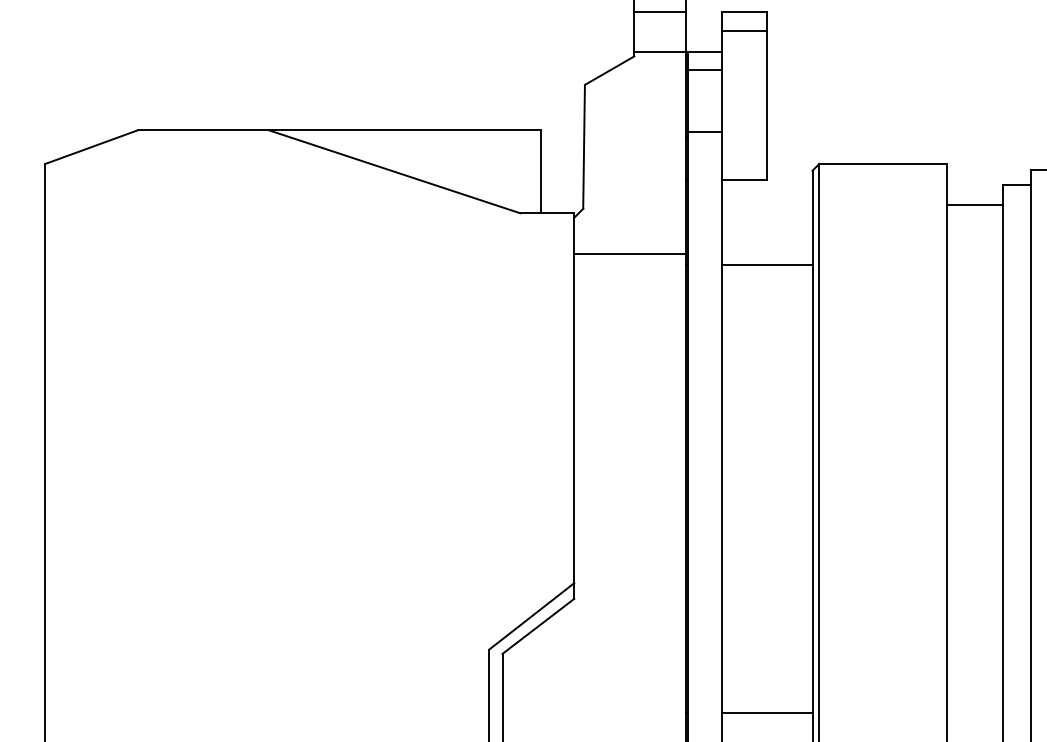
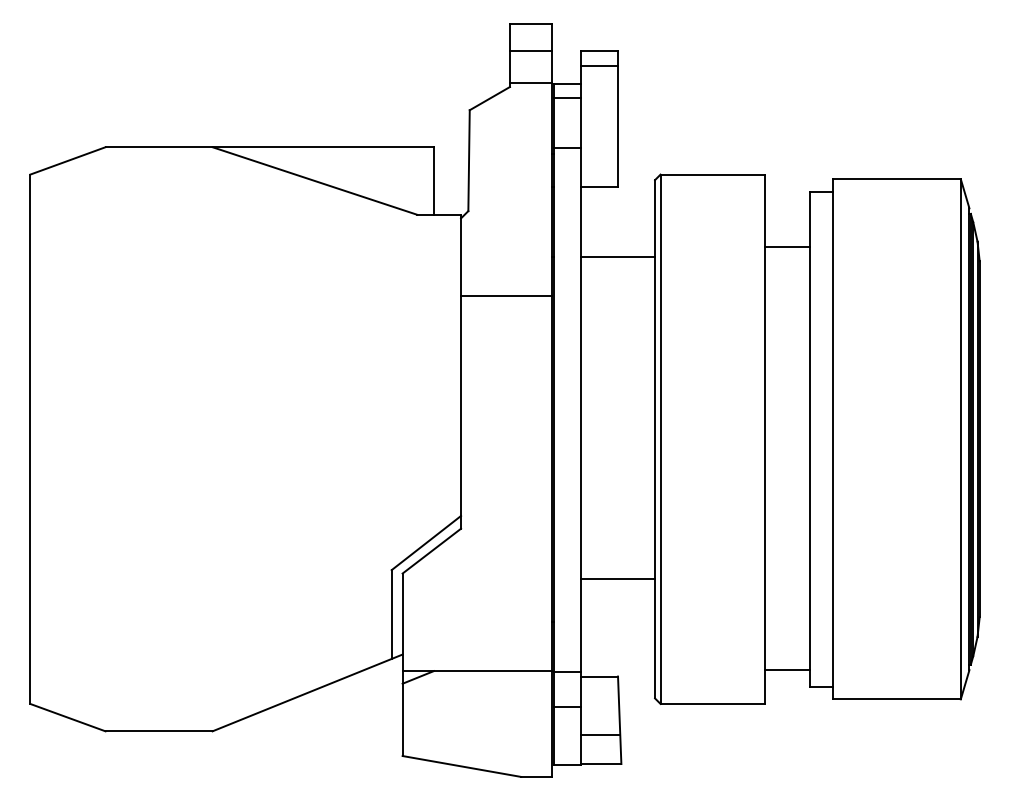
line: (975, 205) -> (787, 247), moved
line: (630, 253) -> (506, 295), moved
line: (767, 712) -> (618, 578), moved

